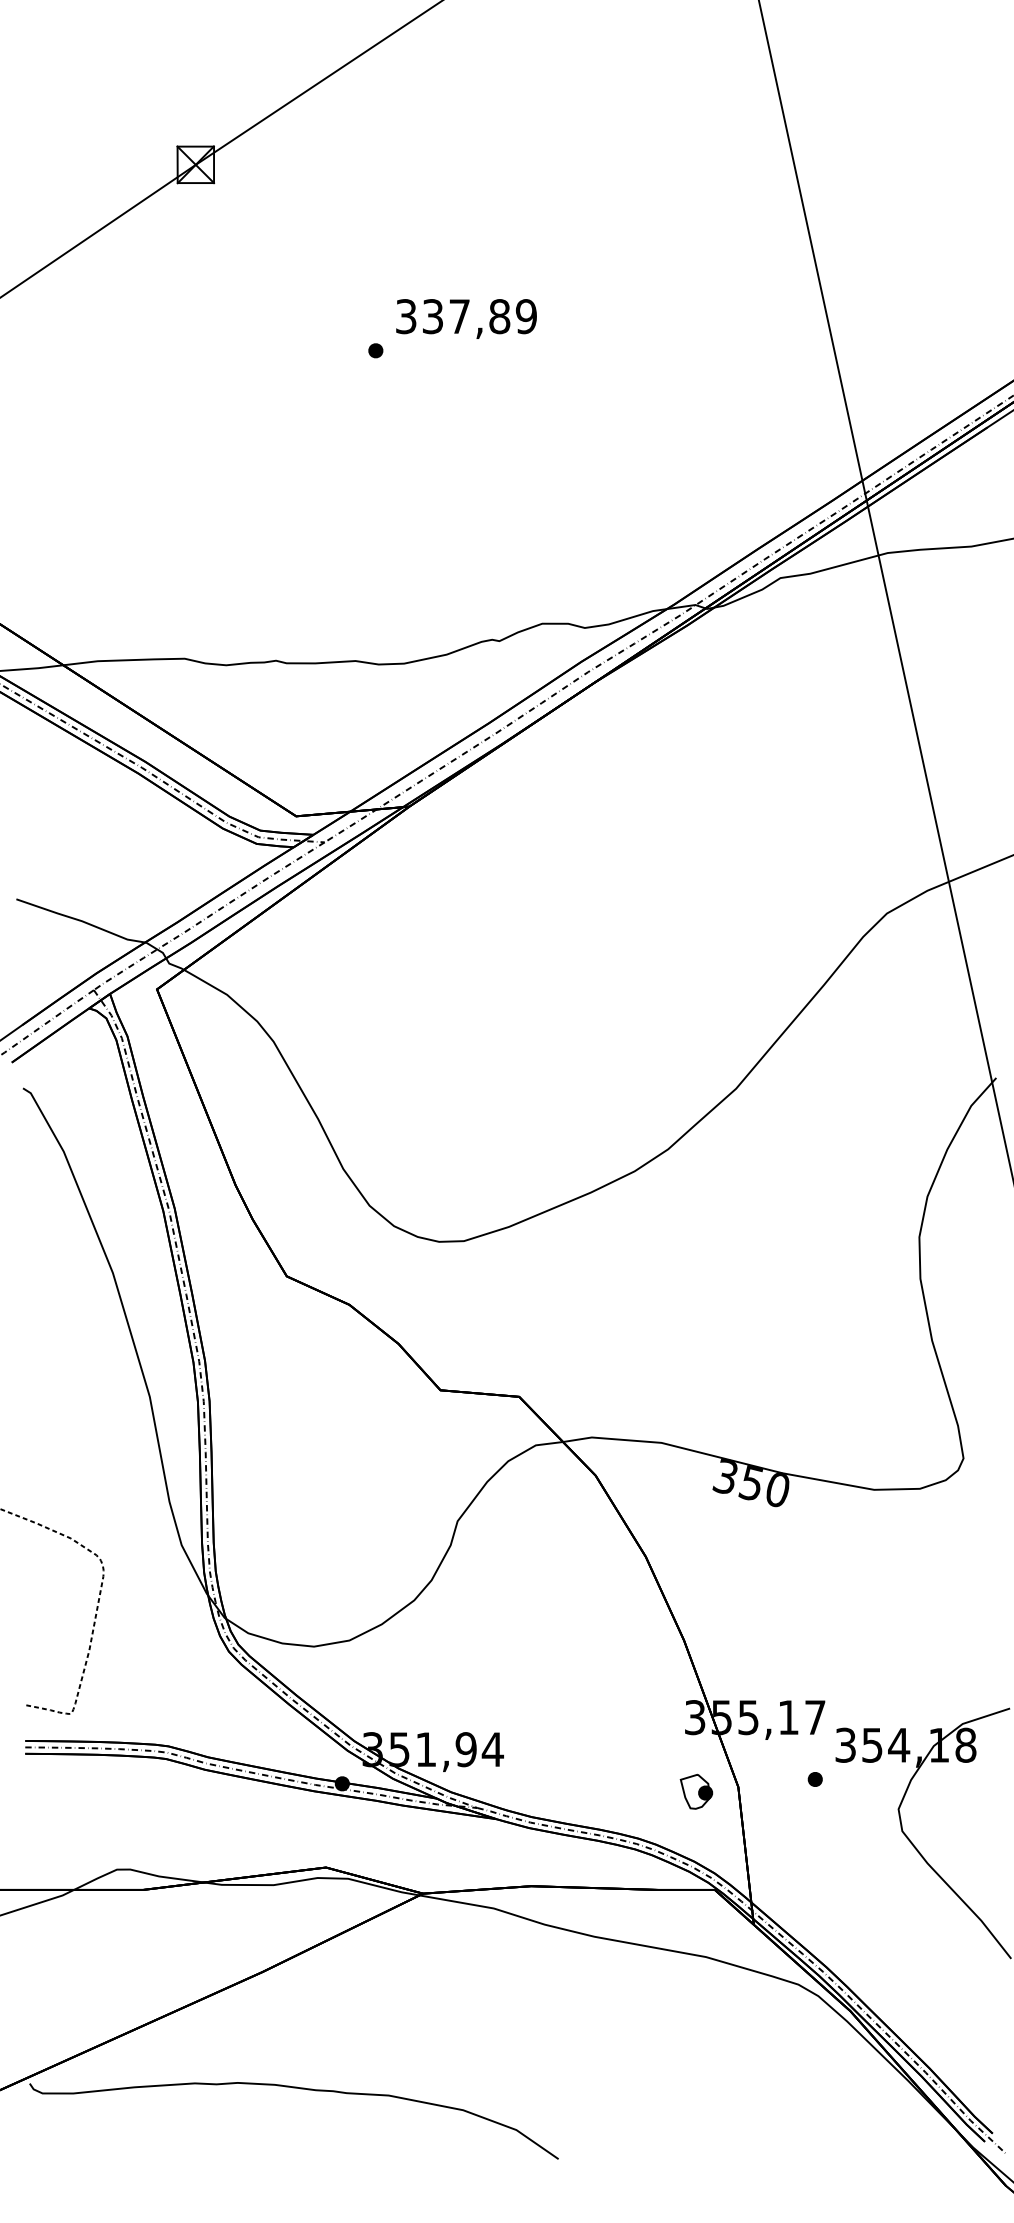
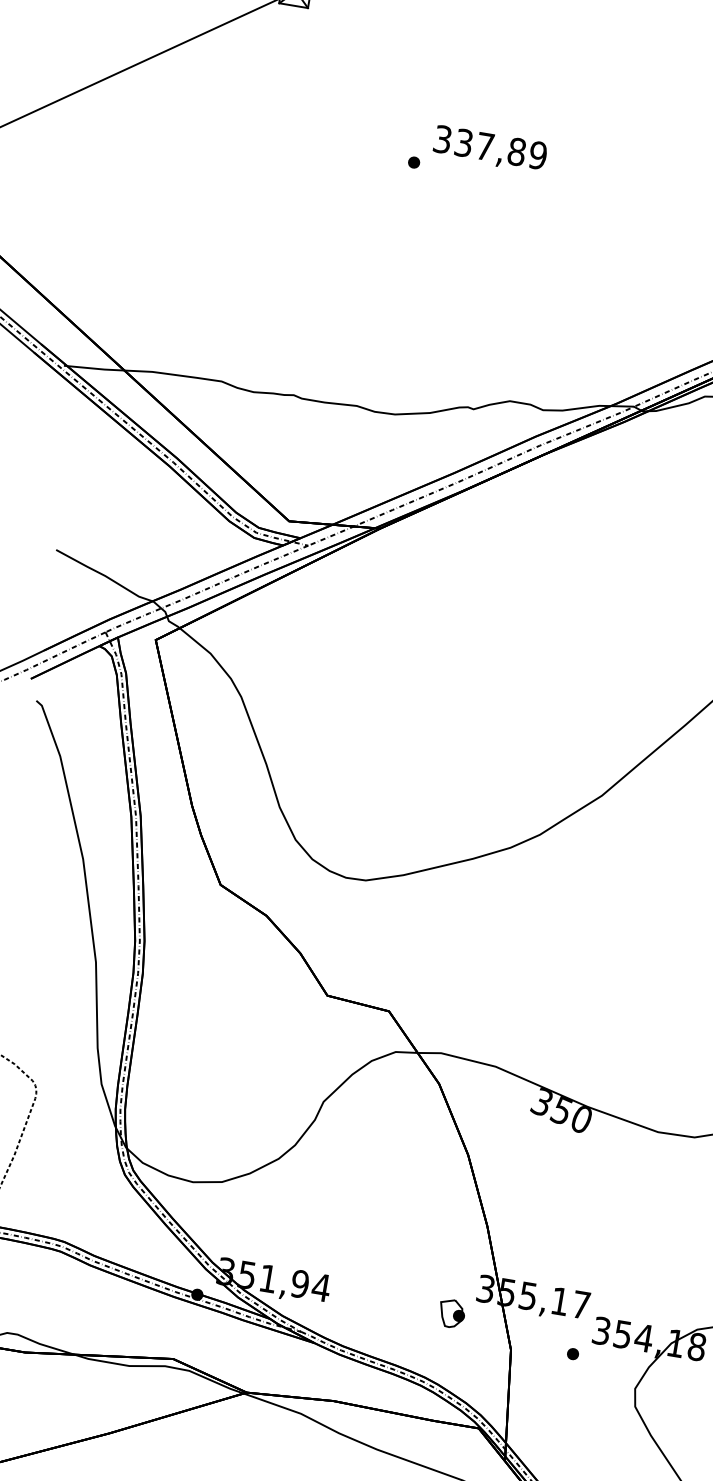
part: (696, 1791) -> (451, 1313), moved

